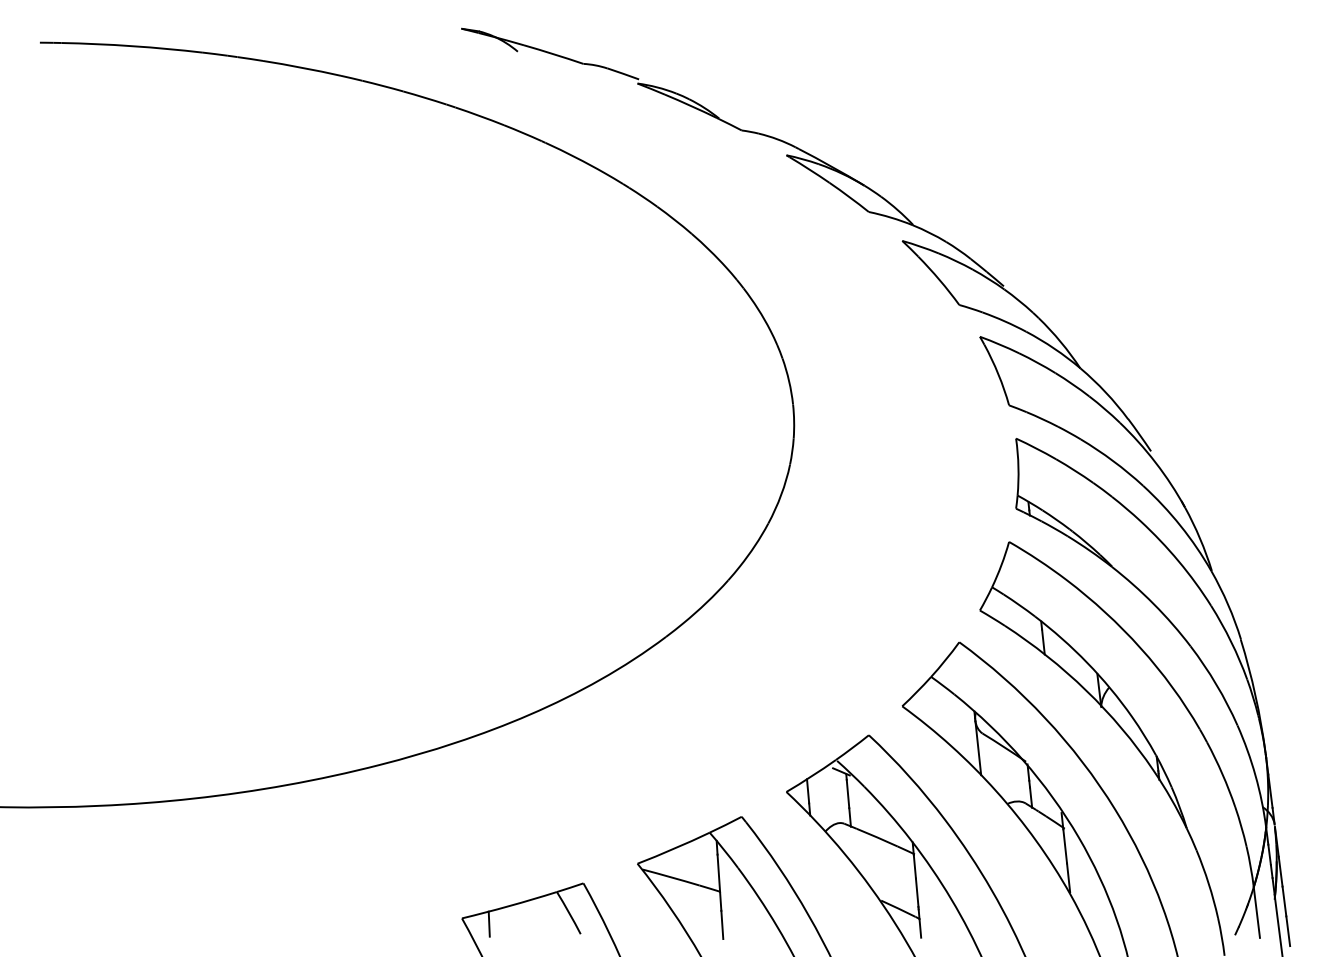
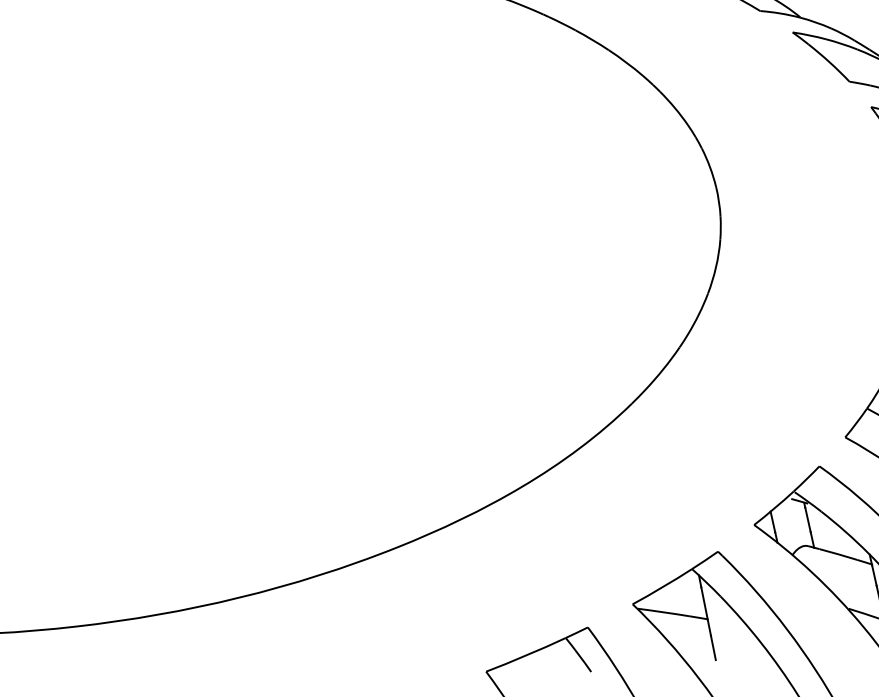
line: (488, 923) -> (509, 673), removed

